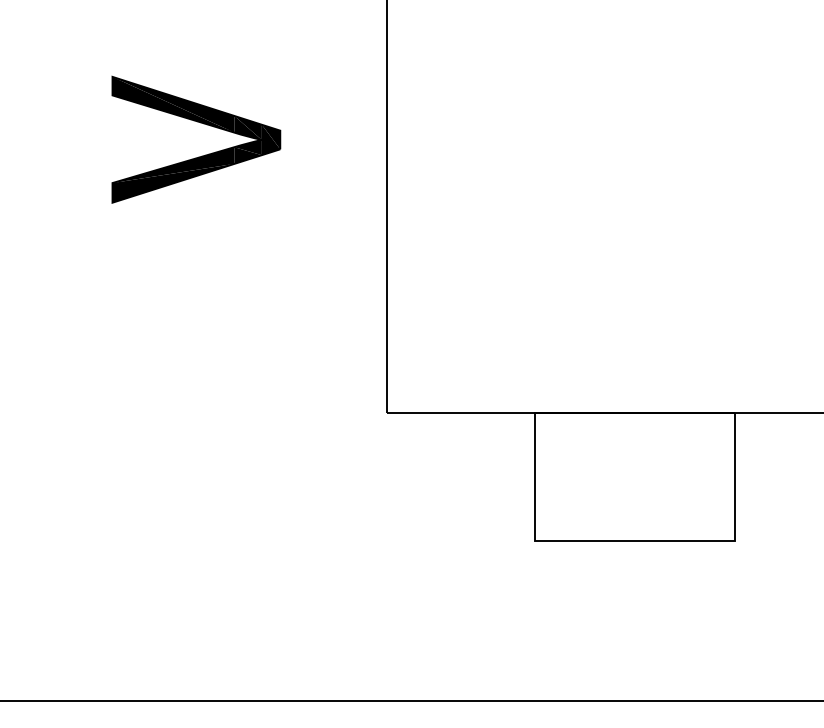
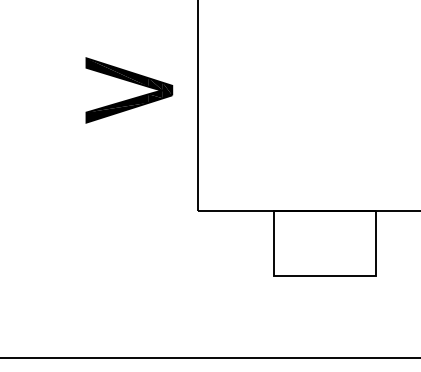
part: (198, 124) -> (130, 82), moved

